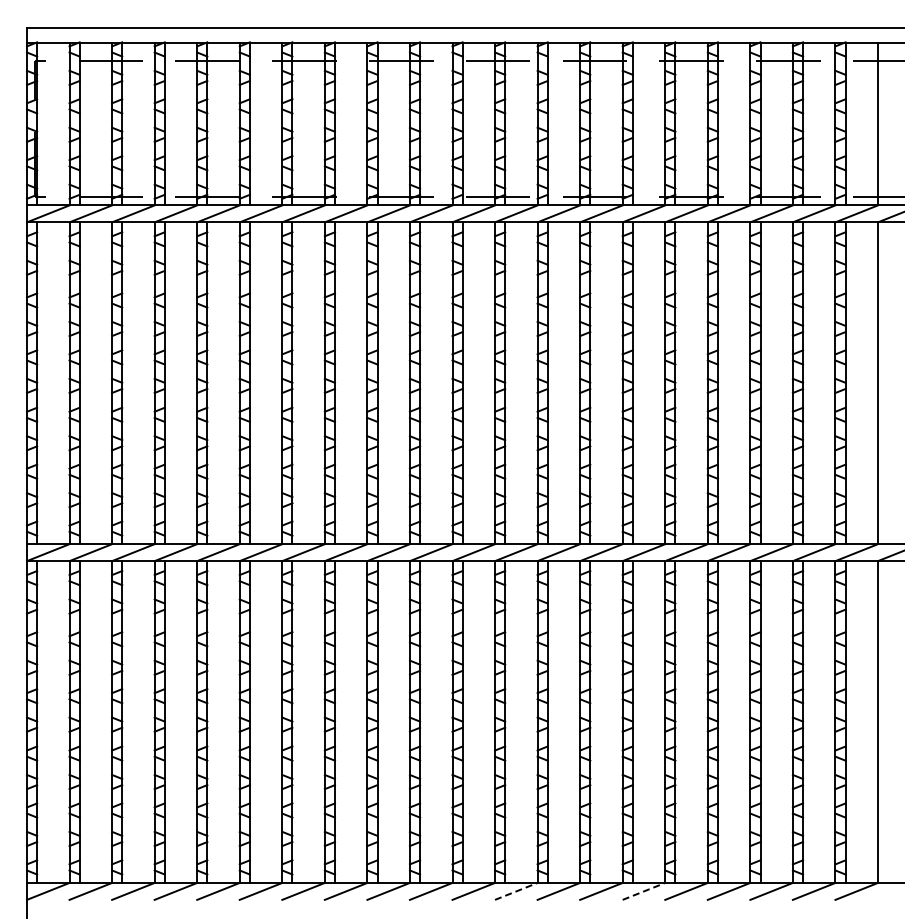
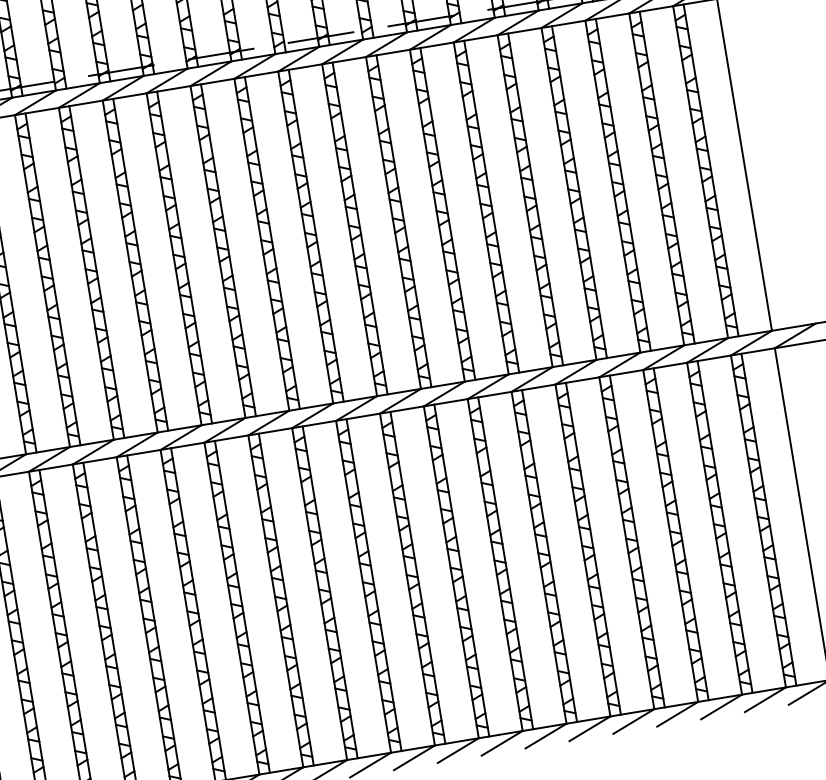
line: (516, 891) -> (458, 750), dashed -> solid
line: (643, 891) -> (589, 728), dashed -> solid

